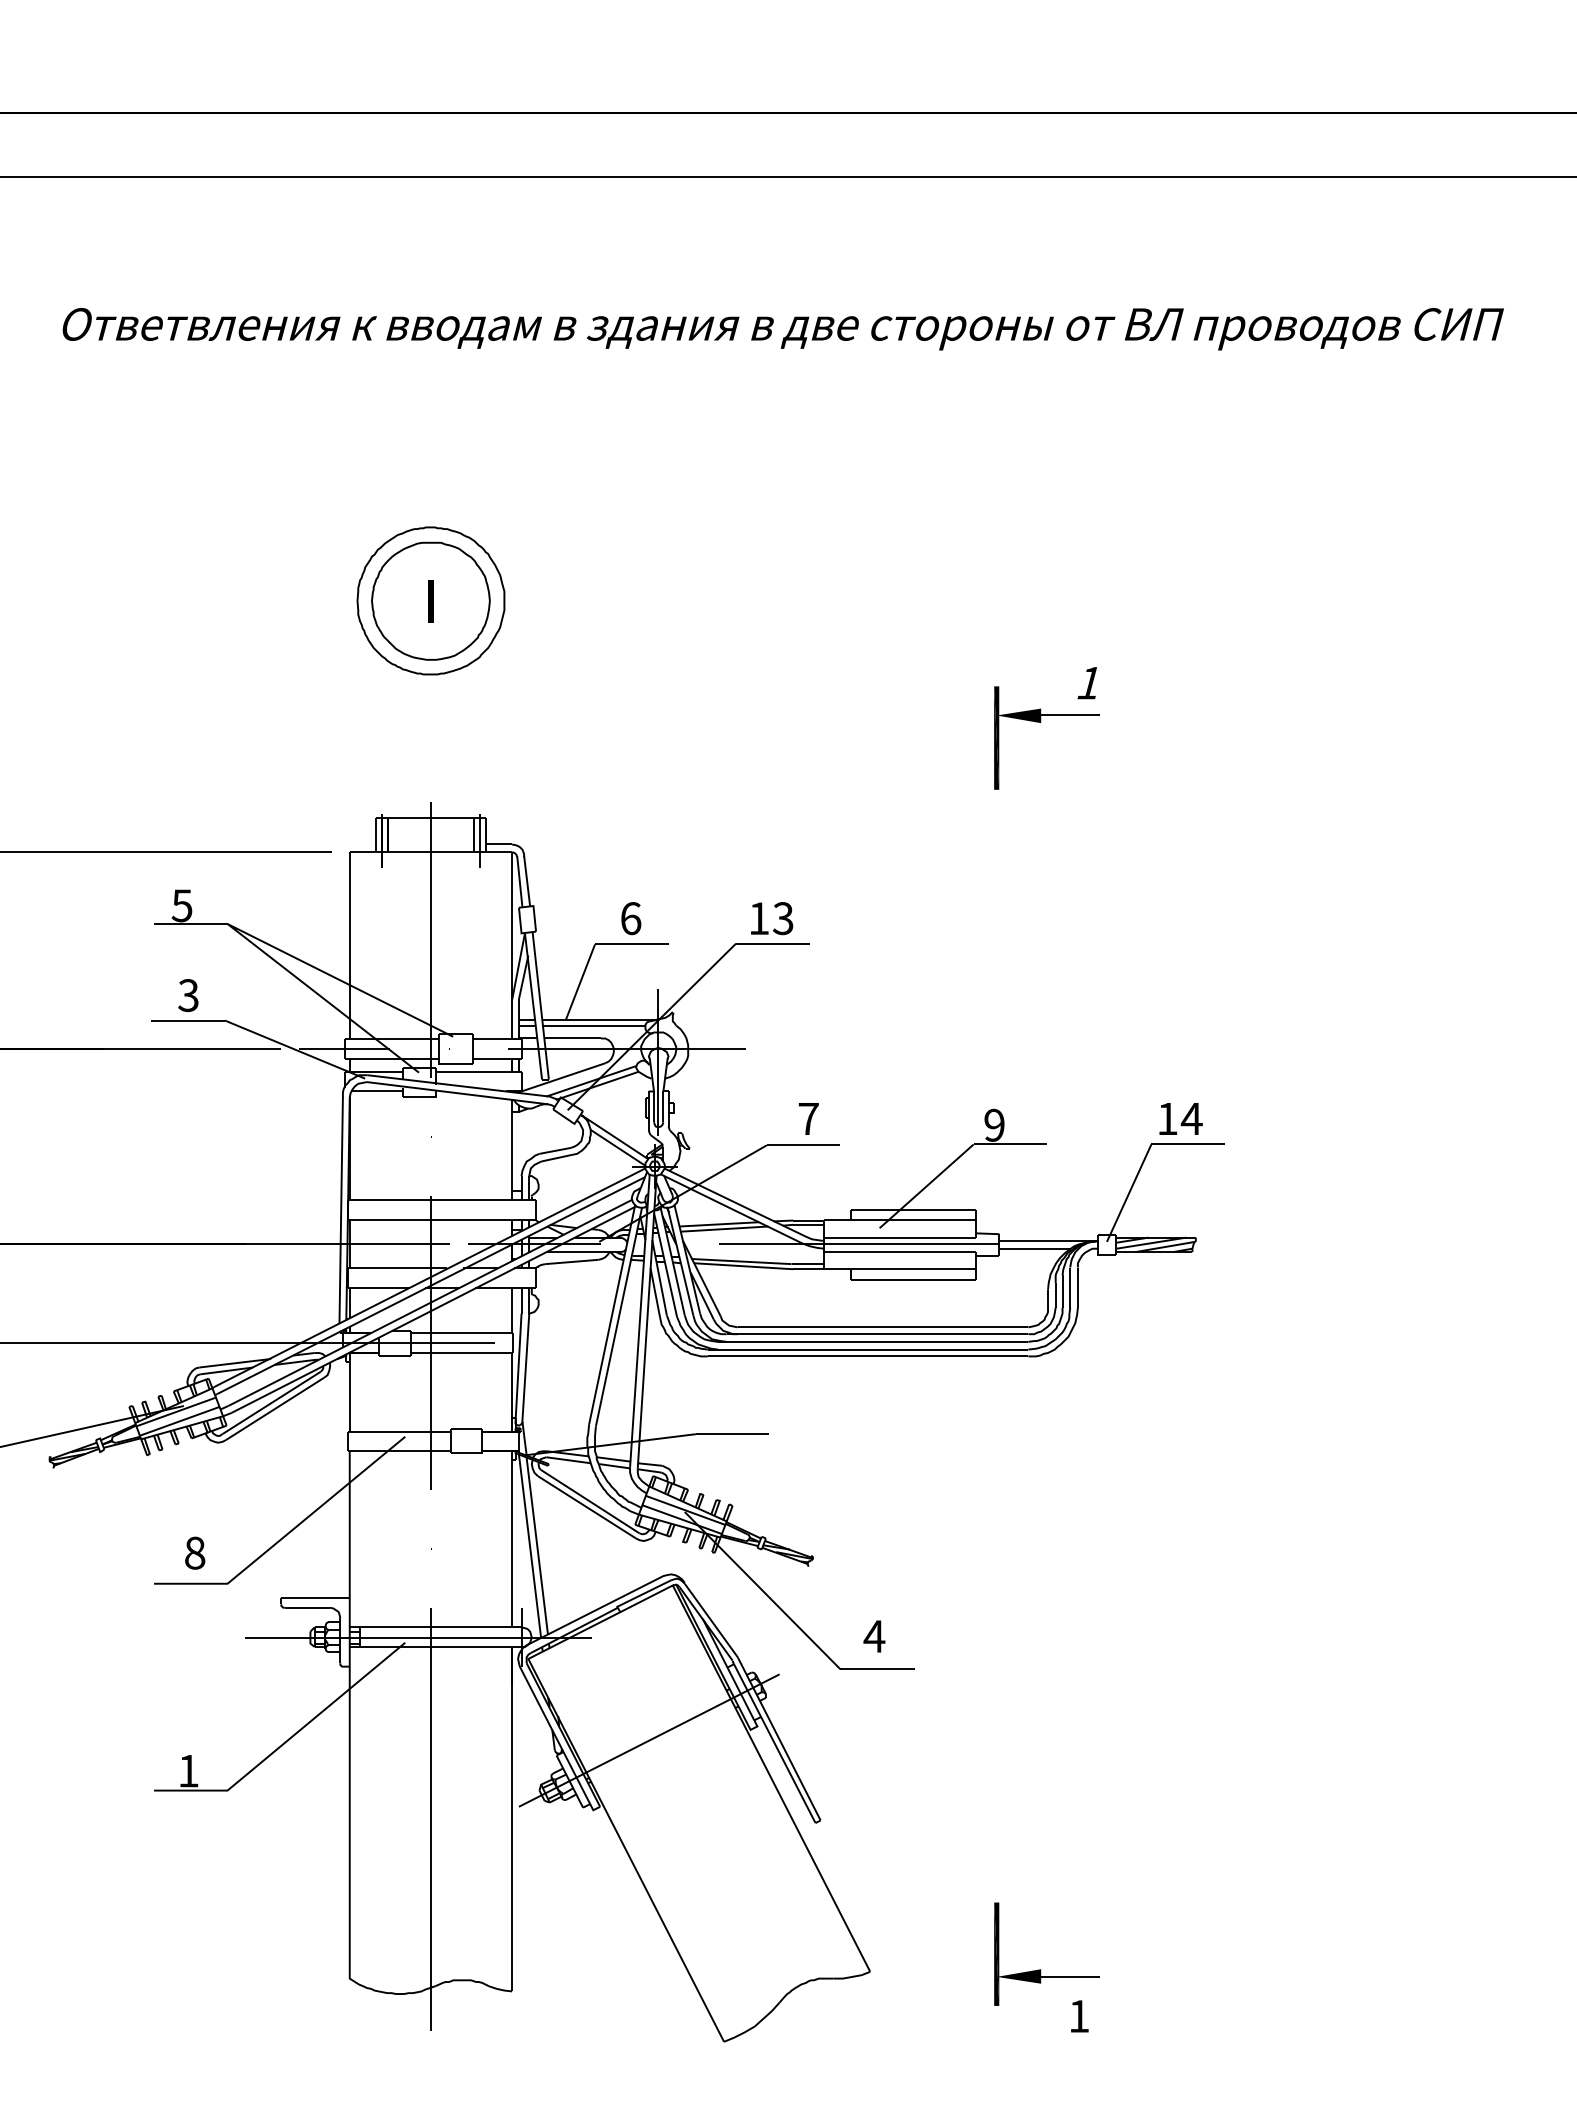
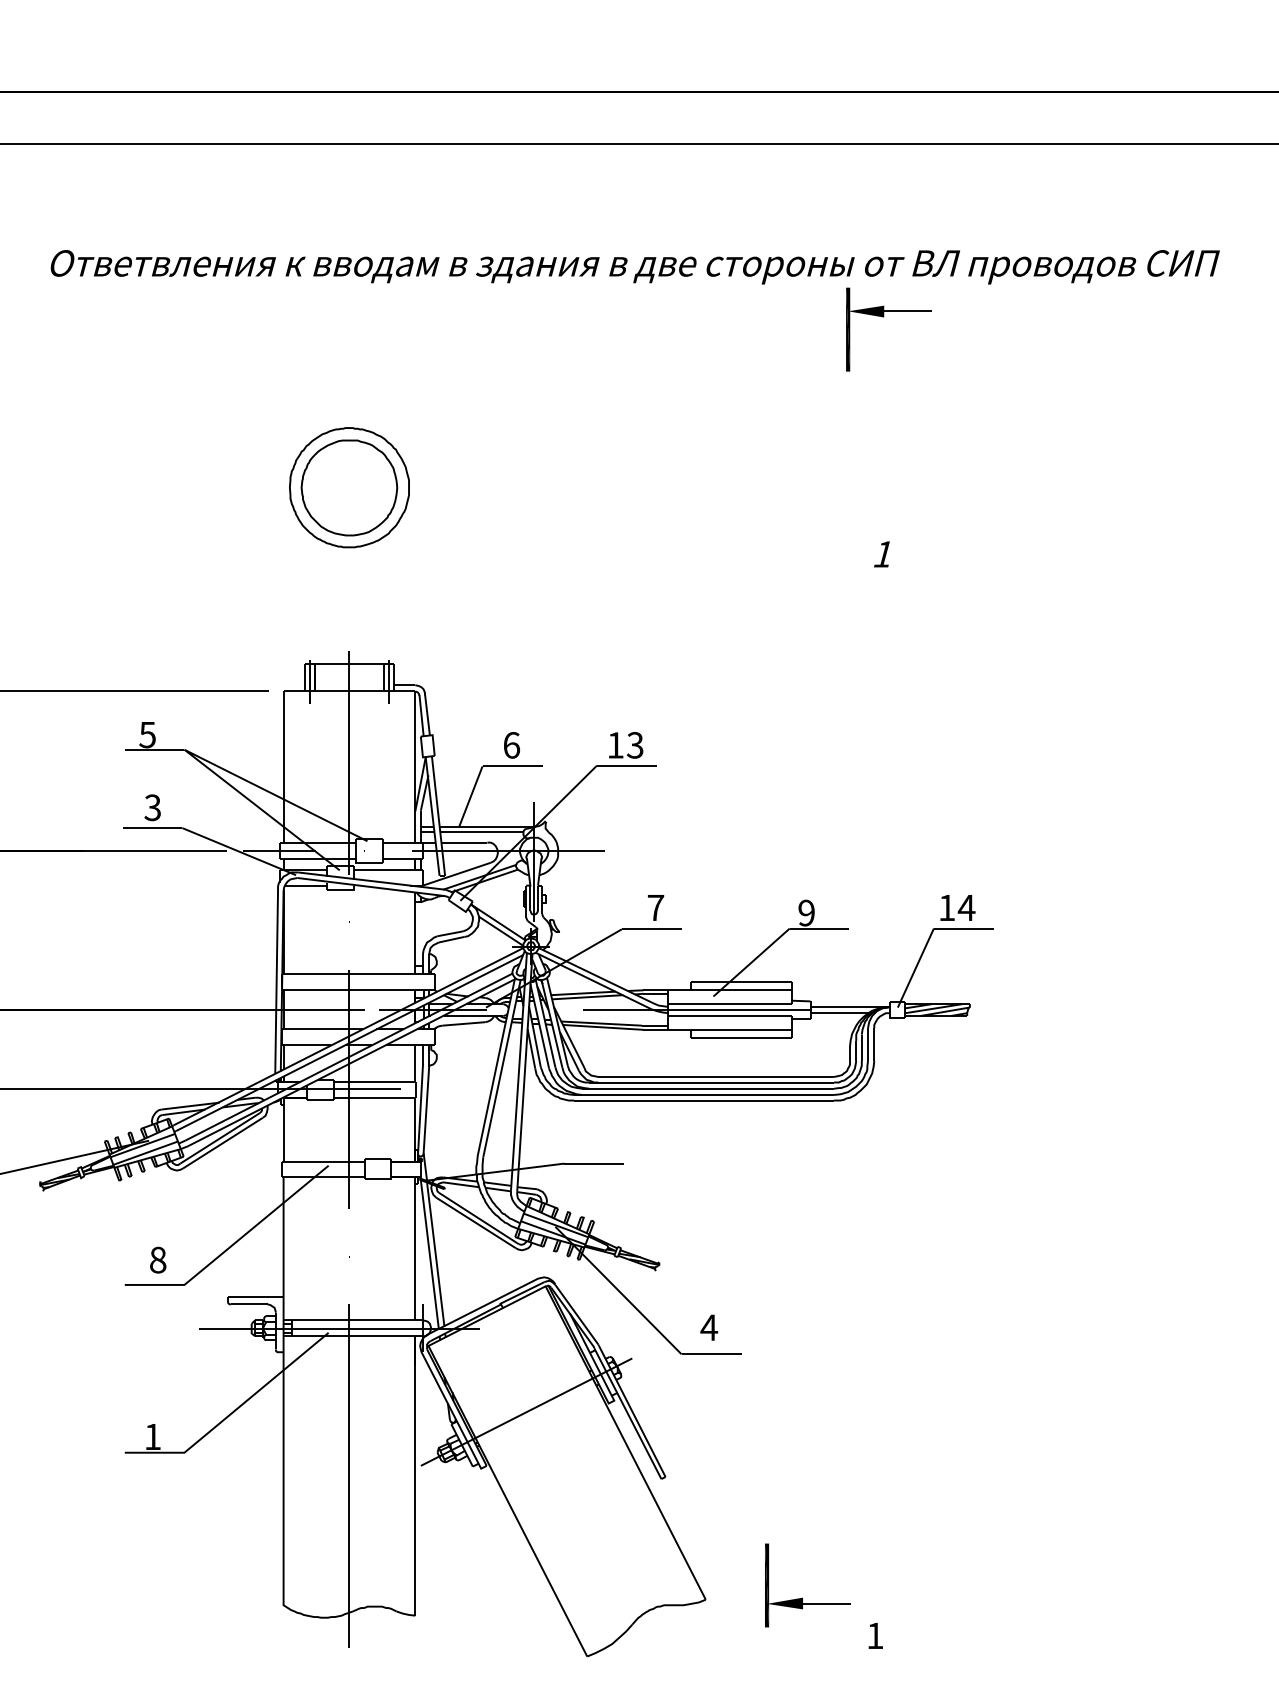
fill: (431, 601) -> (349, 488), removed
part: (1041, 722) -> (884, 316), moved
part: (1041, 1969) -> (803, 1597), moved

